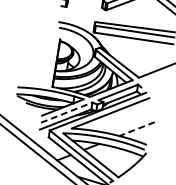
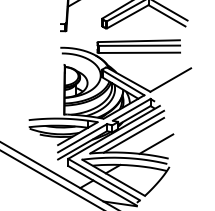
line: (67, 113) -> (83, 138), dashed -> solid
line: (116, 116) -> (133, 134), added
line: (136, 129) -> (155, 144), dashed -> solid

